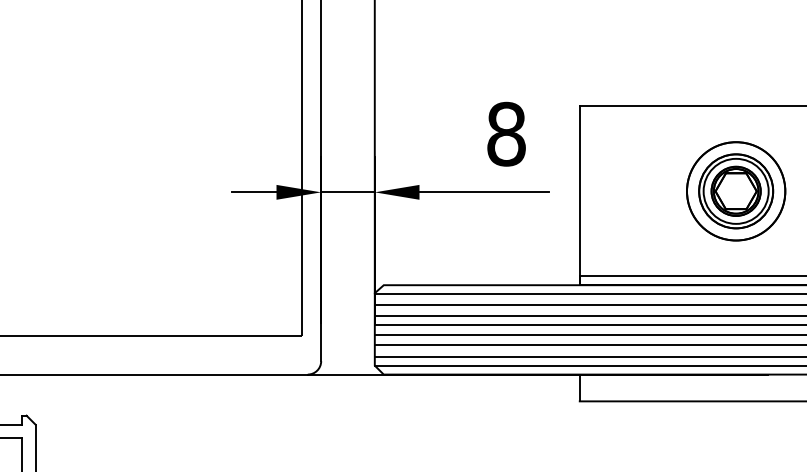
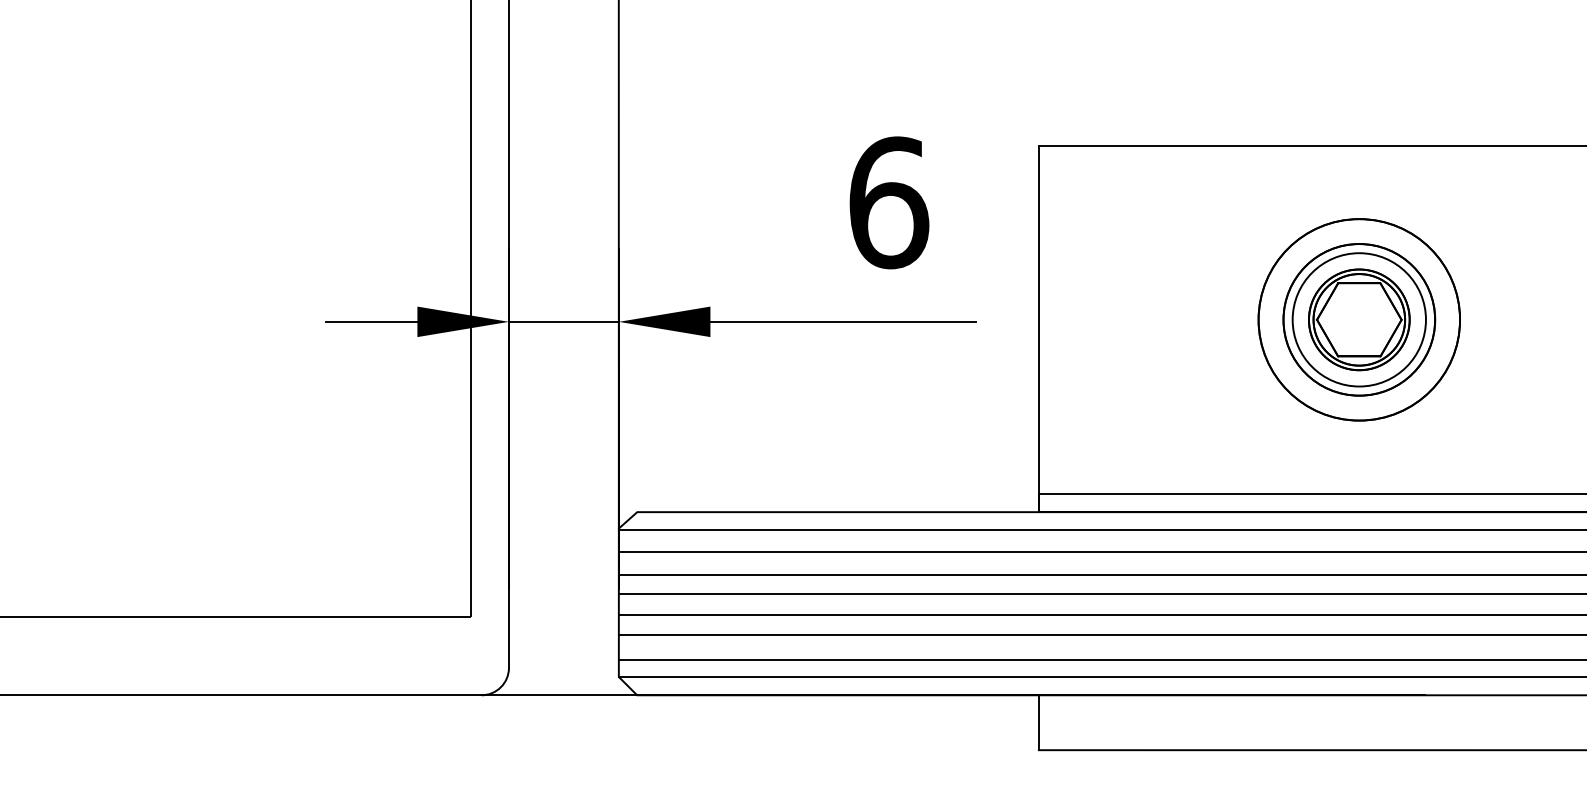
text: (506, 133) -> (888, 201), 8 -> 6

